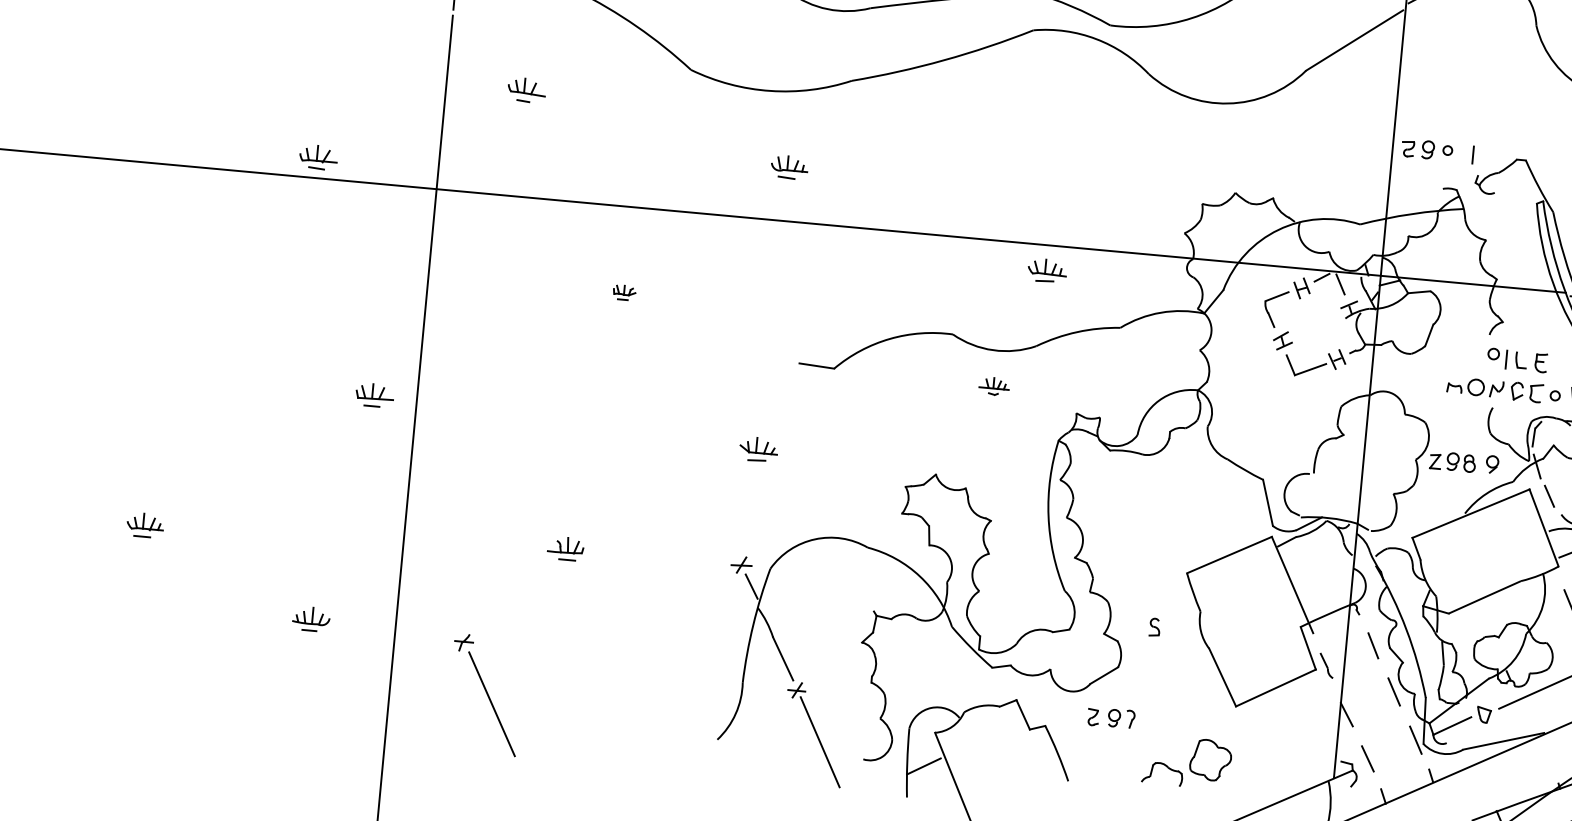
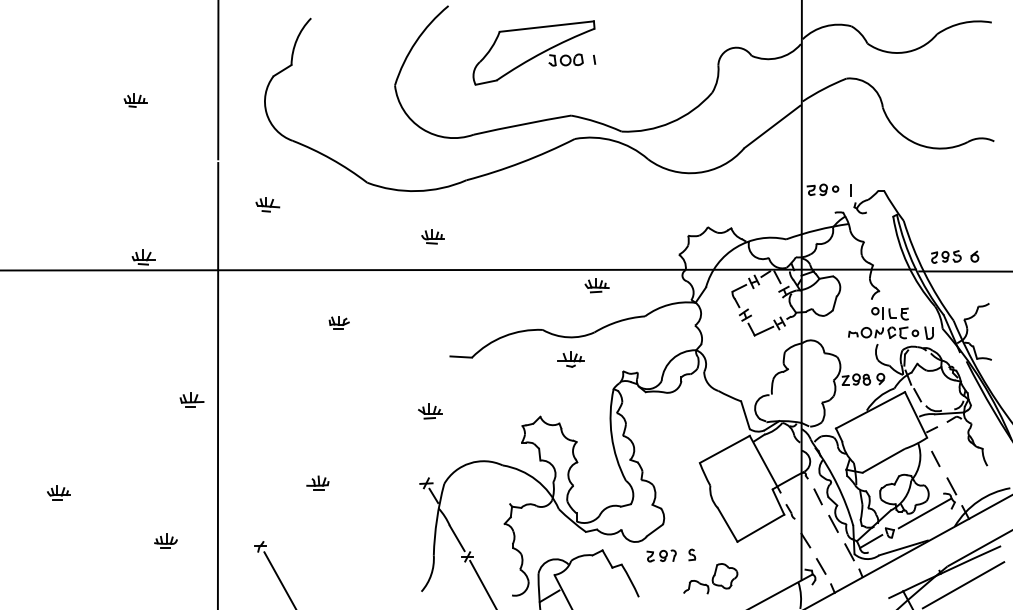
part: (623, 291) -> (338, 322), size x1.43
part: (993, 386) -> (570, 359), size x1.43
part: (1155, 626) -> (692, 554), moved

